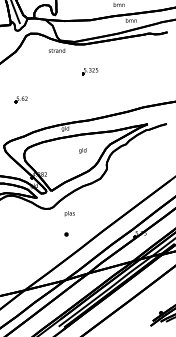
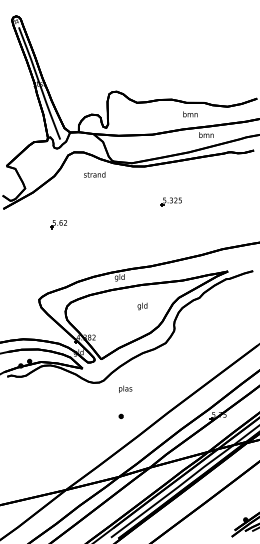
text: (56, 50) -> (94, 174), moved
part: (89, 71) -> (170, 201), moved
part: (21, 99) -> (58, 224), moved

